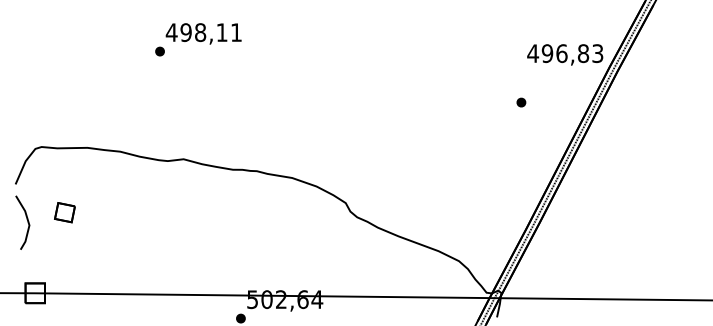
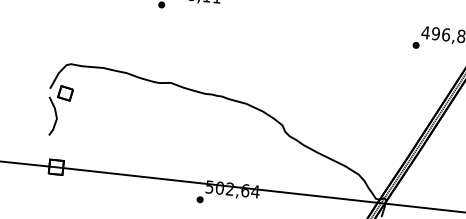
part: (521, 102) -> (416, 45), moved
part: (64, 212) -> (65, 93), moved

